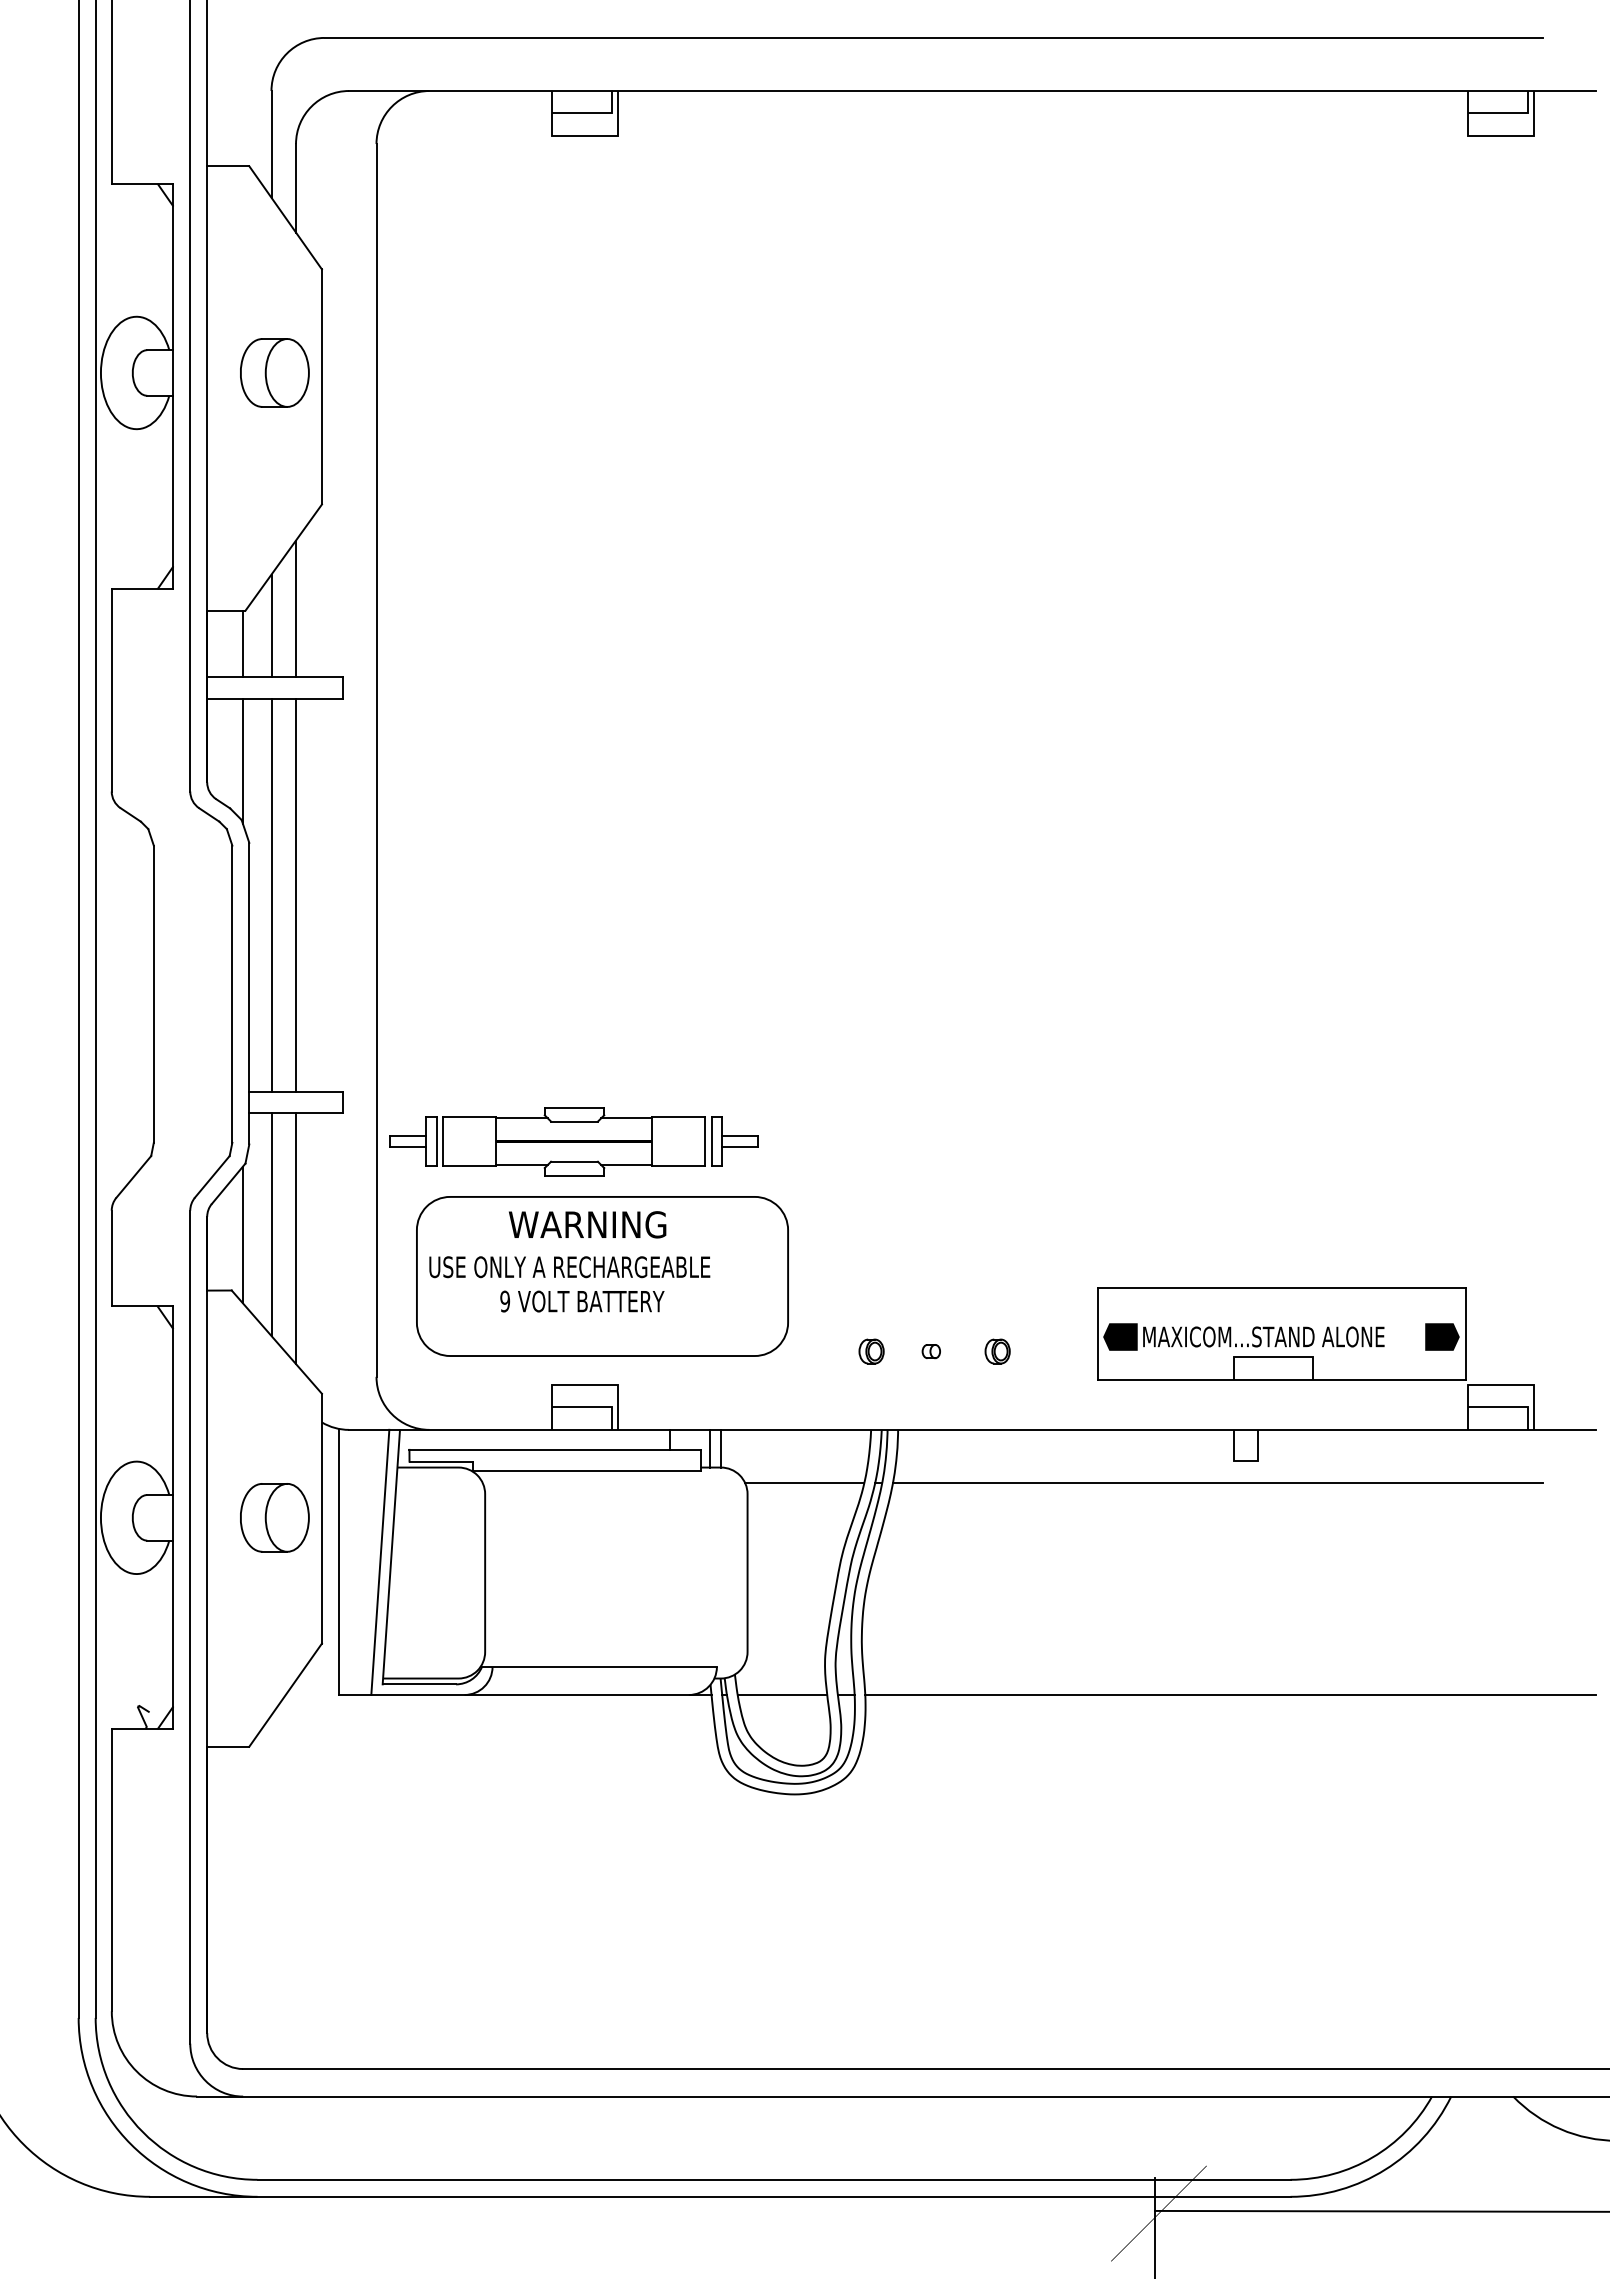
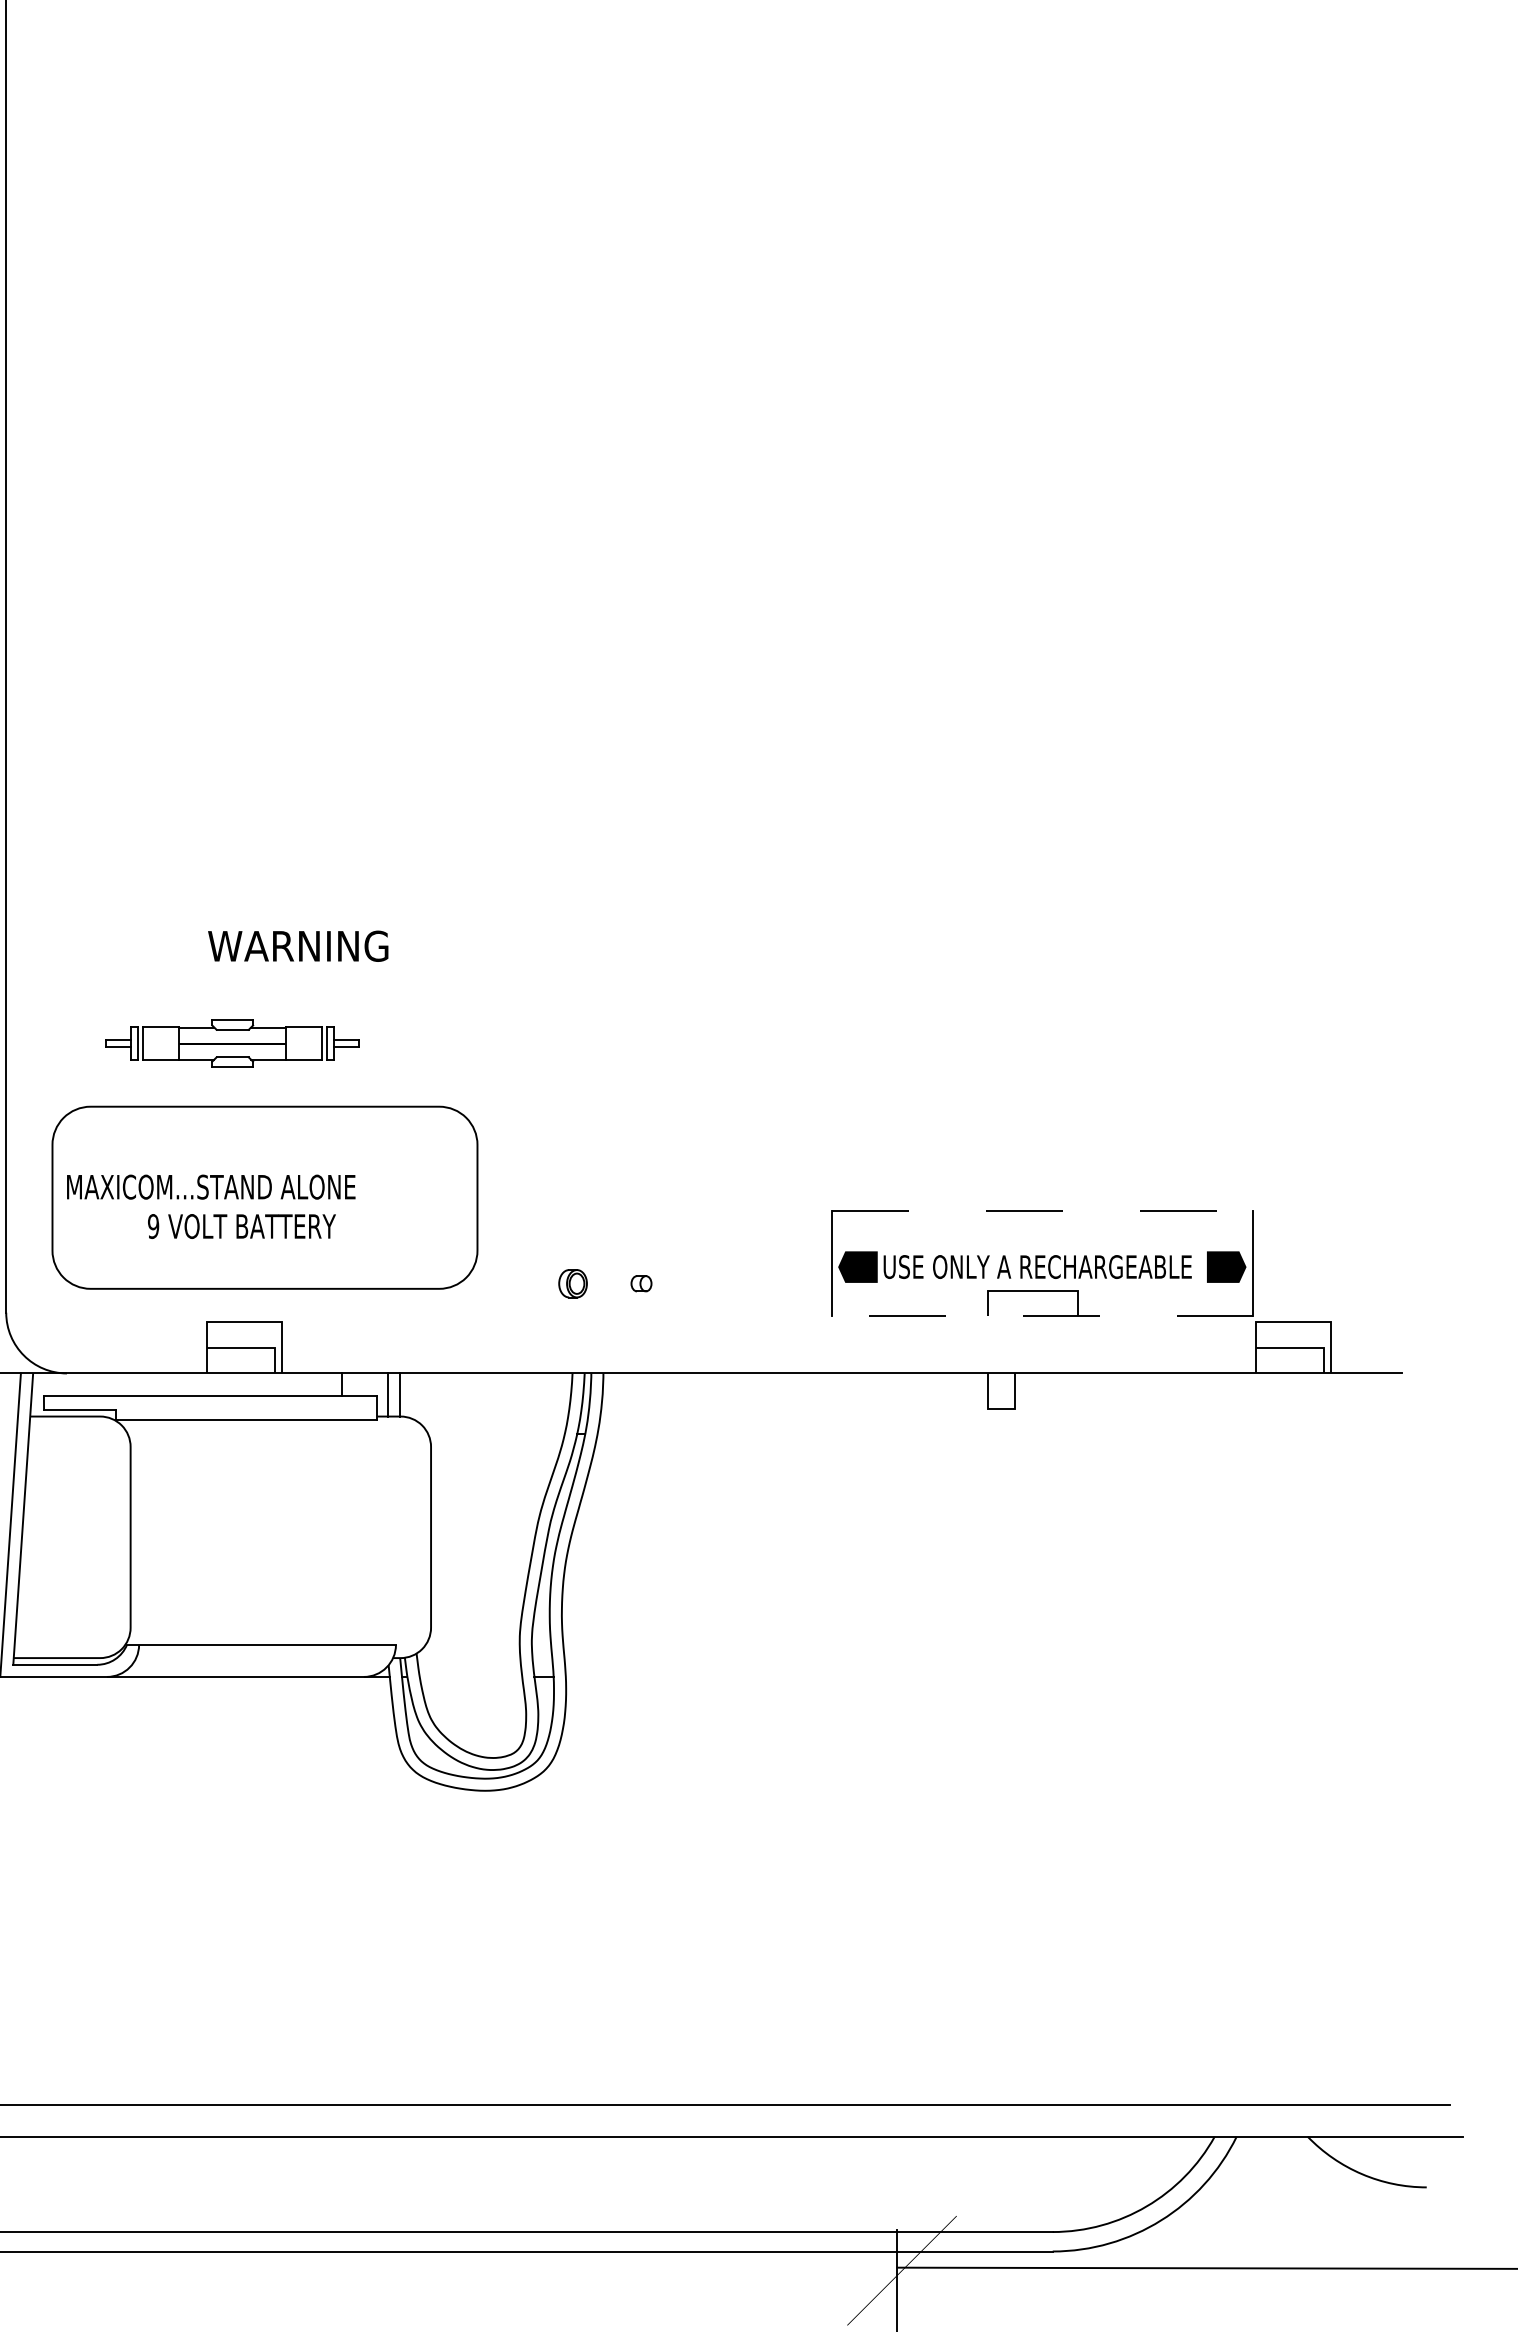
part: (573, 1141) -> (231, 1043), size x0.6
text: (587, 1224) -> (298, 945), moved
text: (569, 1267) -> (227, 1187), USE ONLY A RECHARGEABLE -> MAXICOM...STAND ALONE
line: (1282, 1287) -> (1043, 1210), solid -> dashed
text: (1277, 1336) -> (1037, 1266), MAXICOM...STAND ALONE -> USE ONLY A RECHARGEABLE
part: (997, 1351) -> (717, 1283), removed
line: (1281, 1379) -> (1042, 1315), solid -> dashed
line: (804, 1482) -> (496, 1433), removed
line: (1218, 1482) -> (970, 1433), removed
line: (782, 1695) -> (471, 1677), removed
line: (1230, 1695) -> (983, 1677), removed

